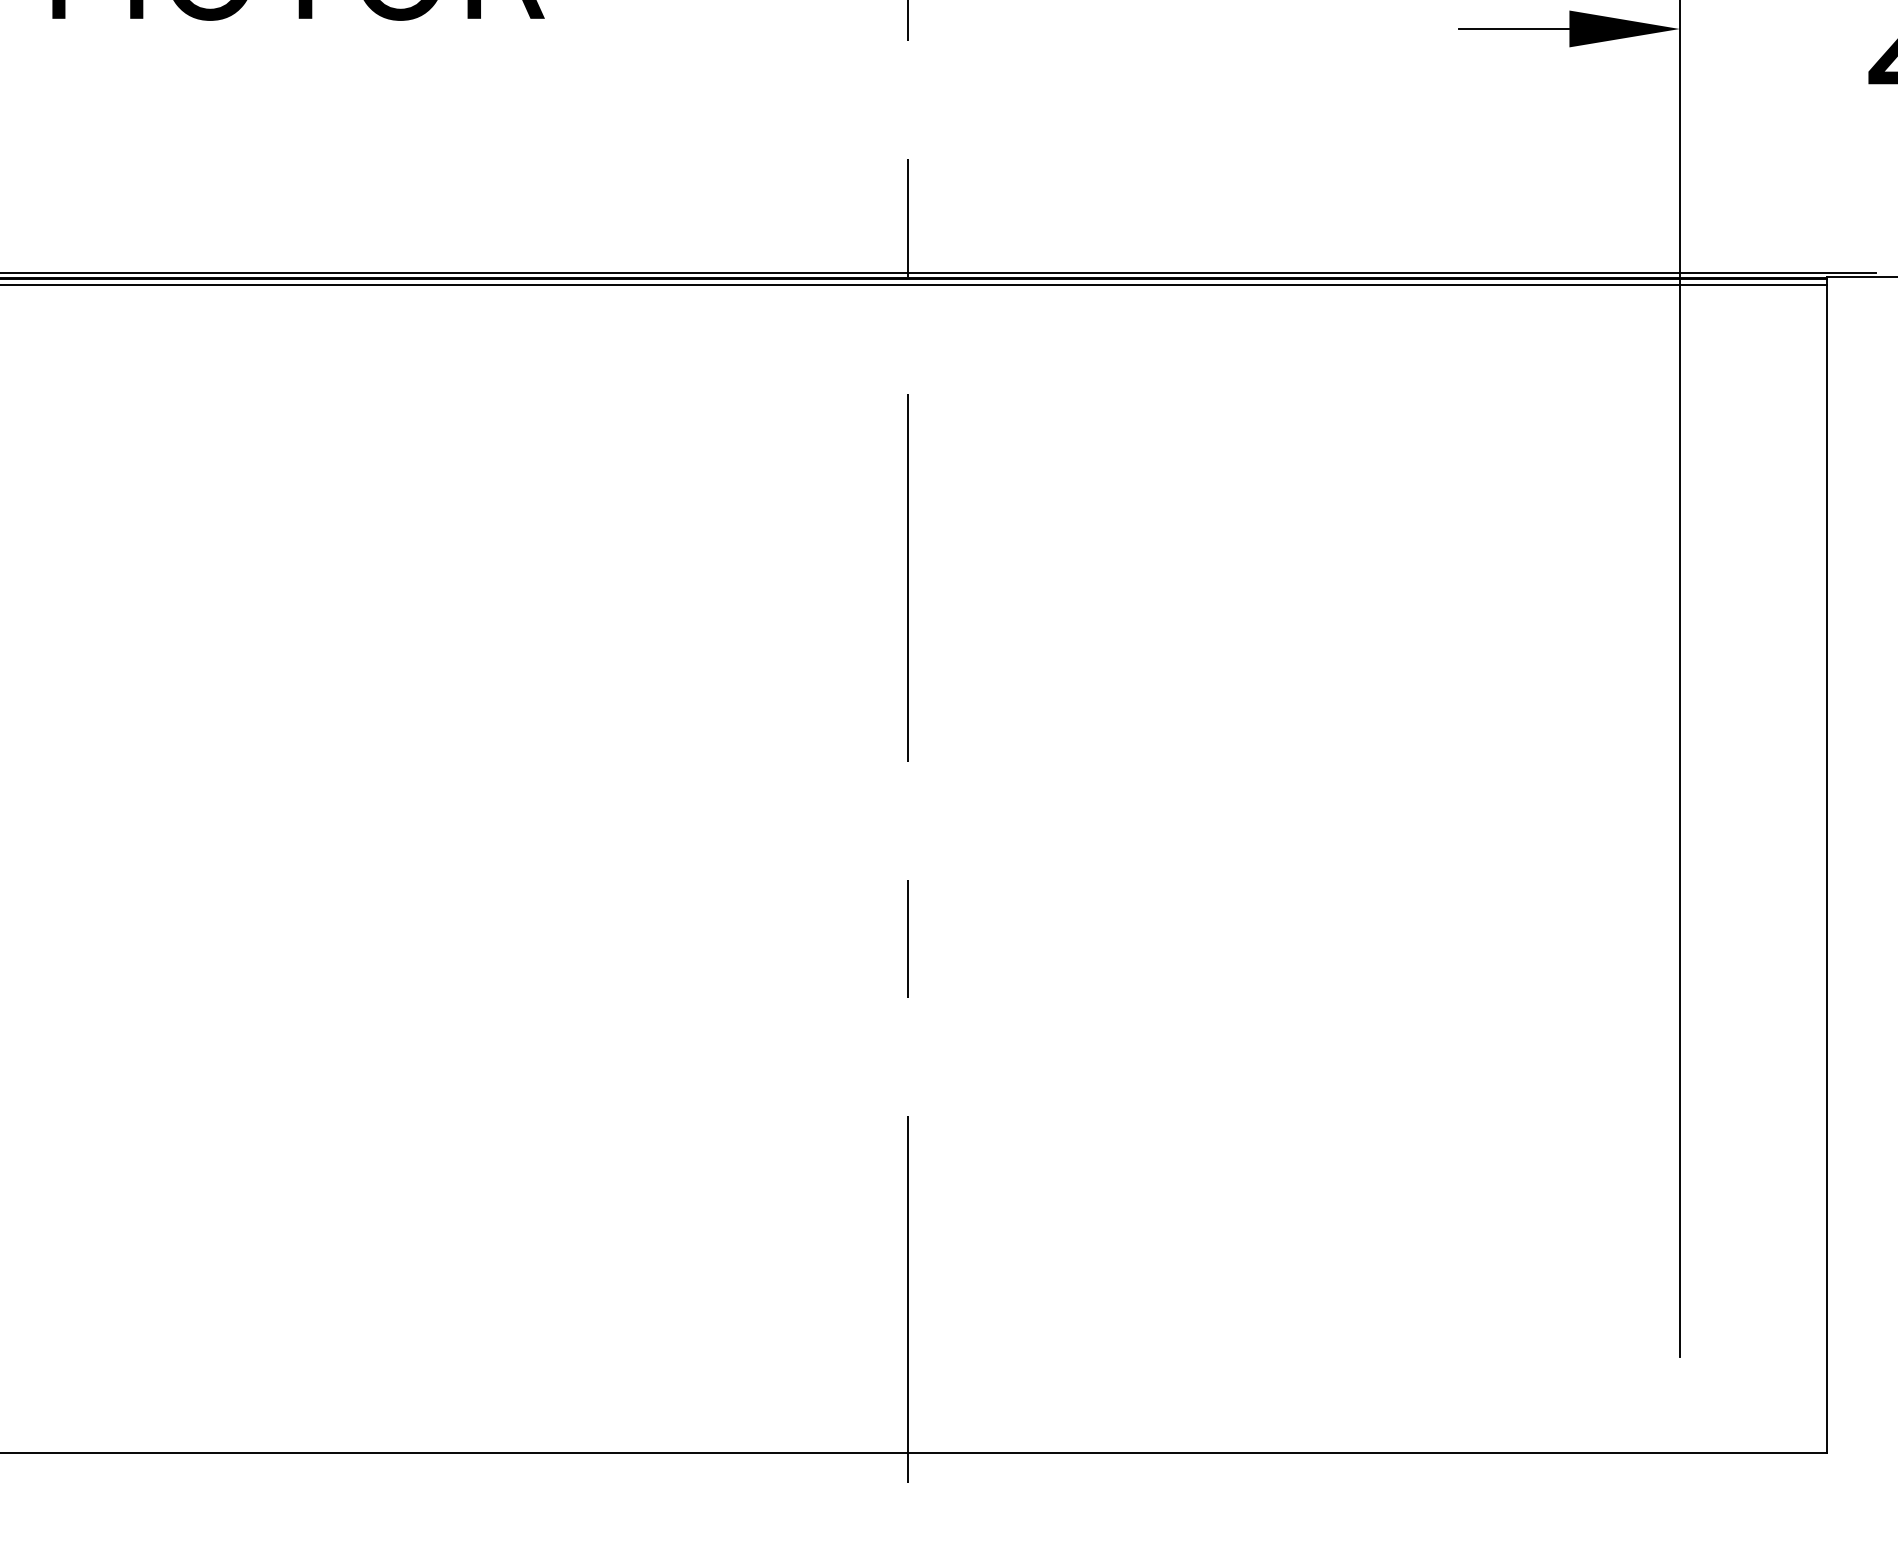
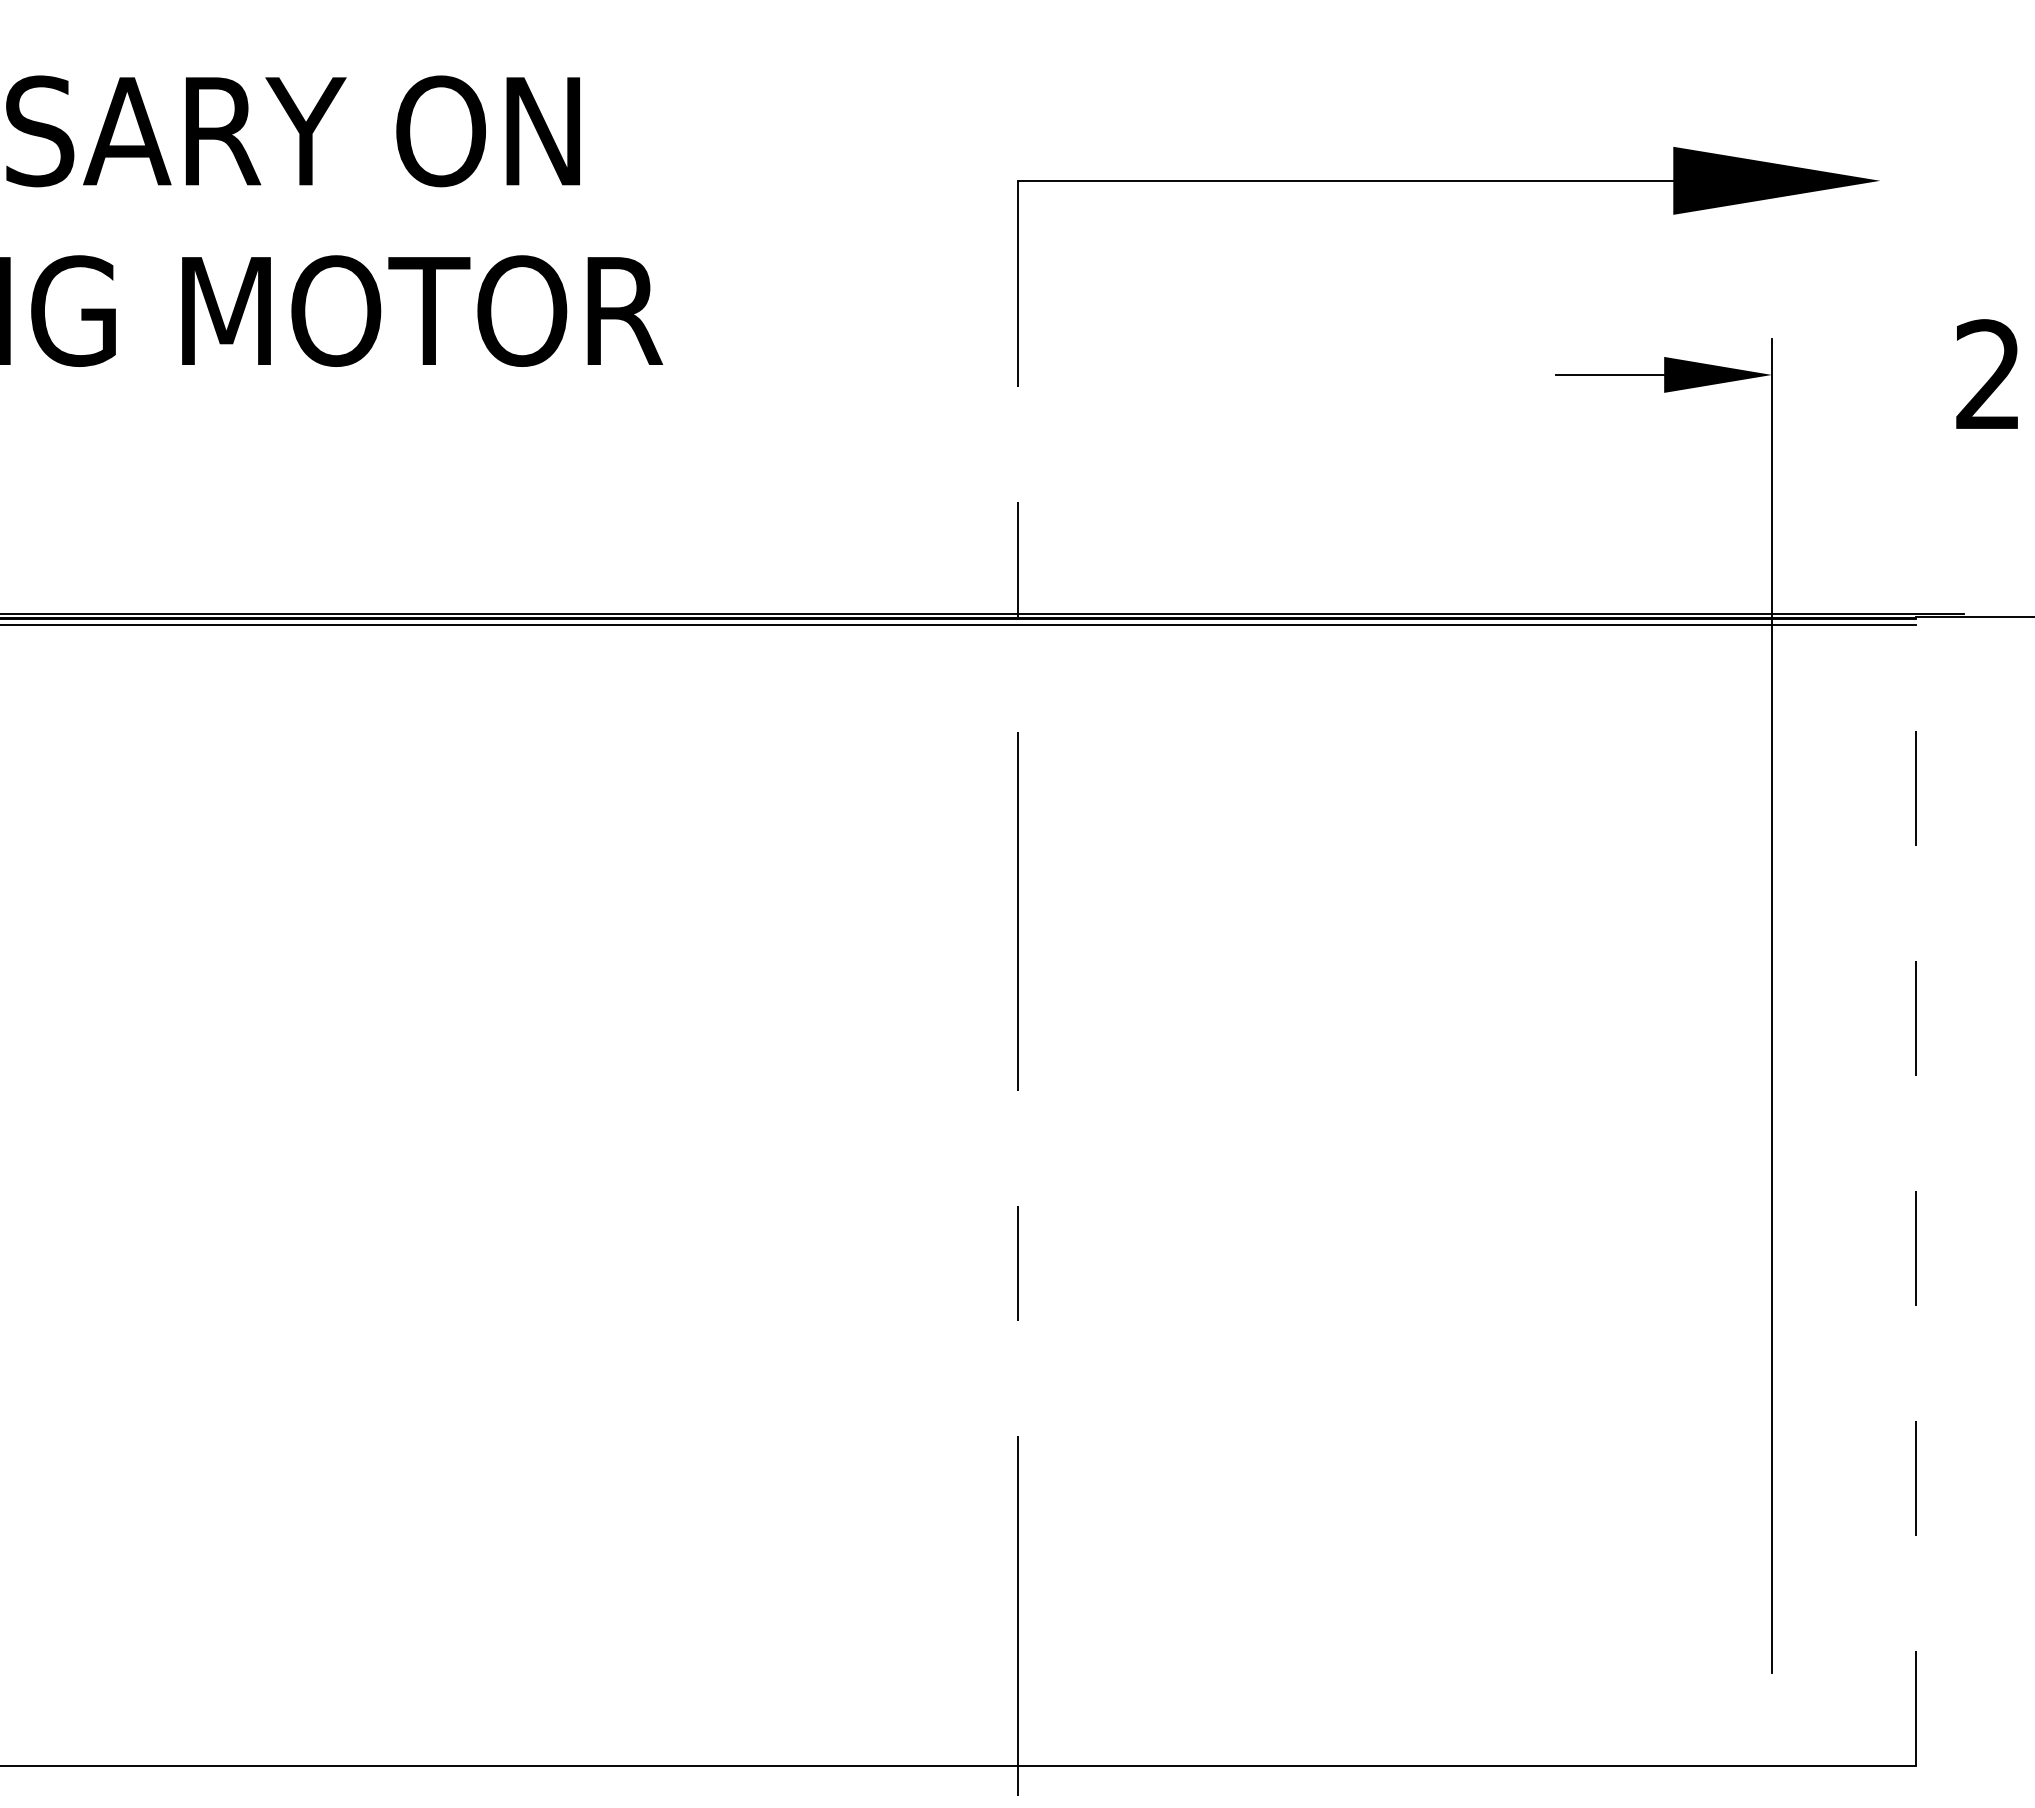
line: (1826, 864) -> (1915, 1191), solid -> dashed

